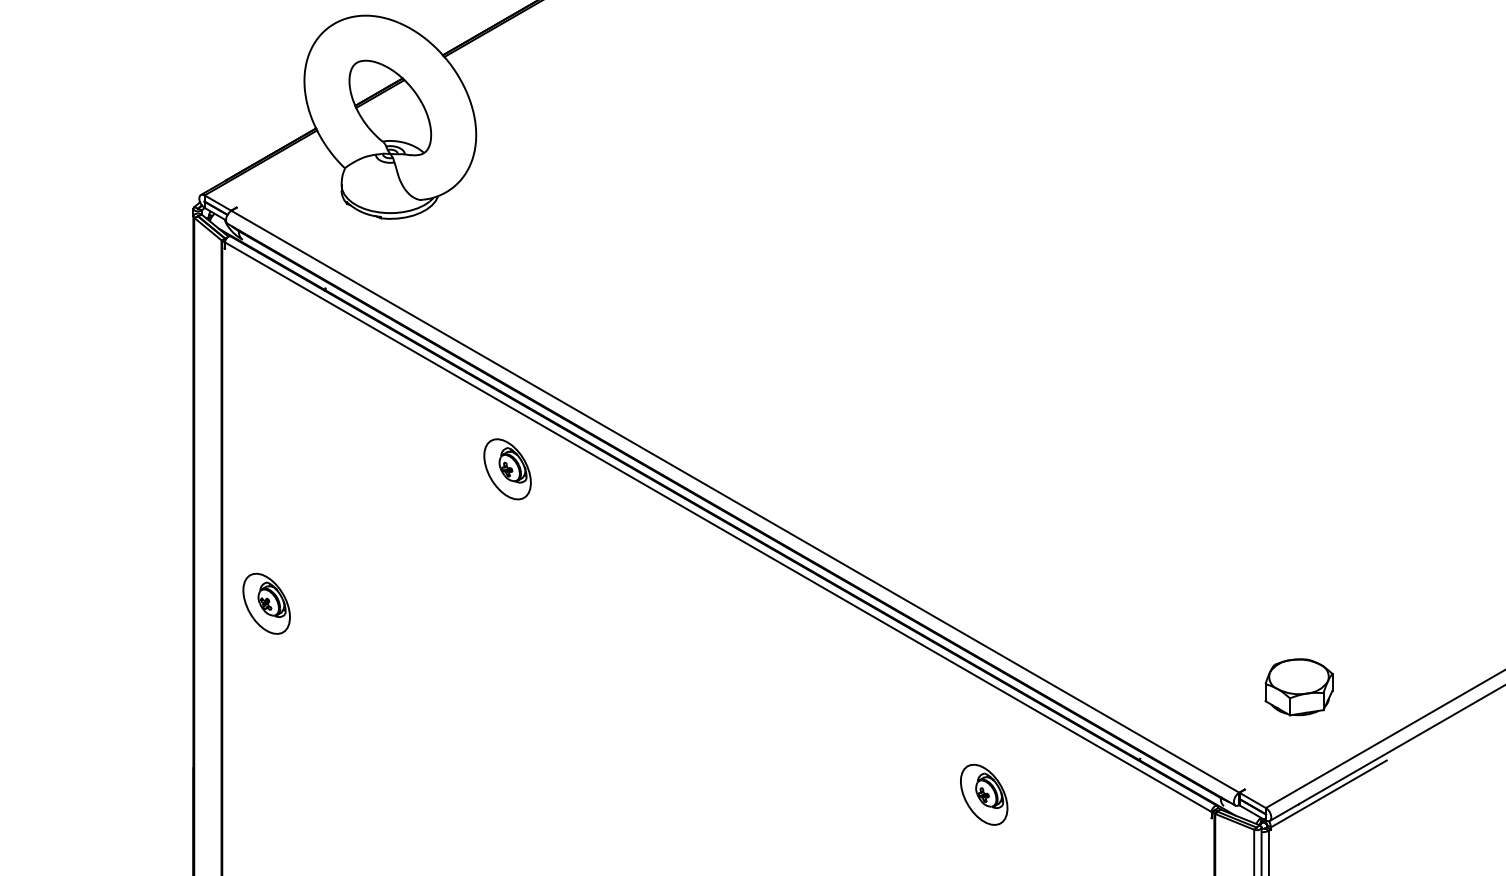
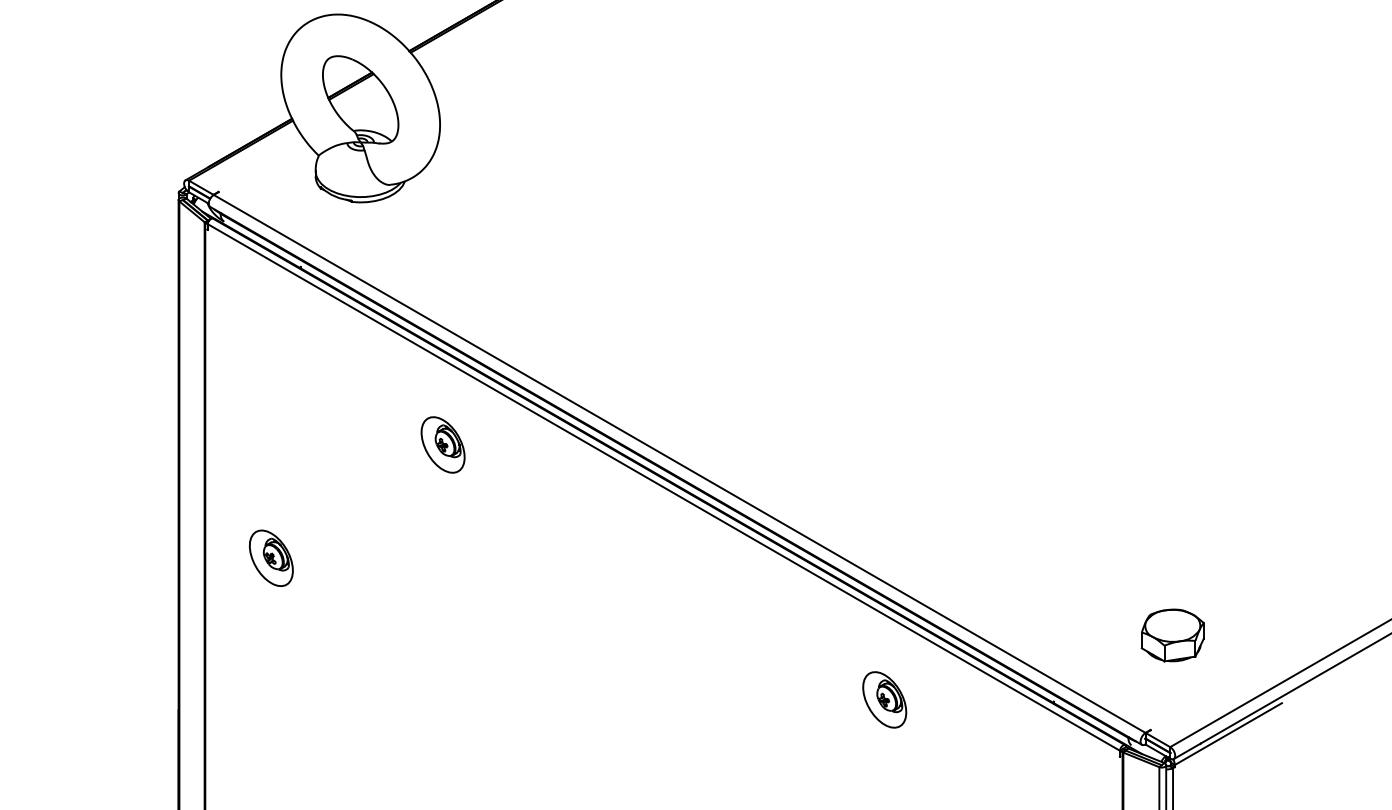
part: (506, 468) -> (442, 444), moved
part: (265, 602) -> (270, 557), moved
part: (1298, 687) -> (1172, 635), moved
part: (983, 794) -> (884, 699), moved

